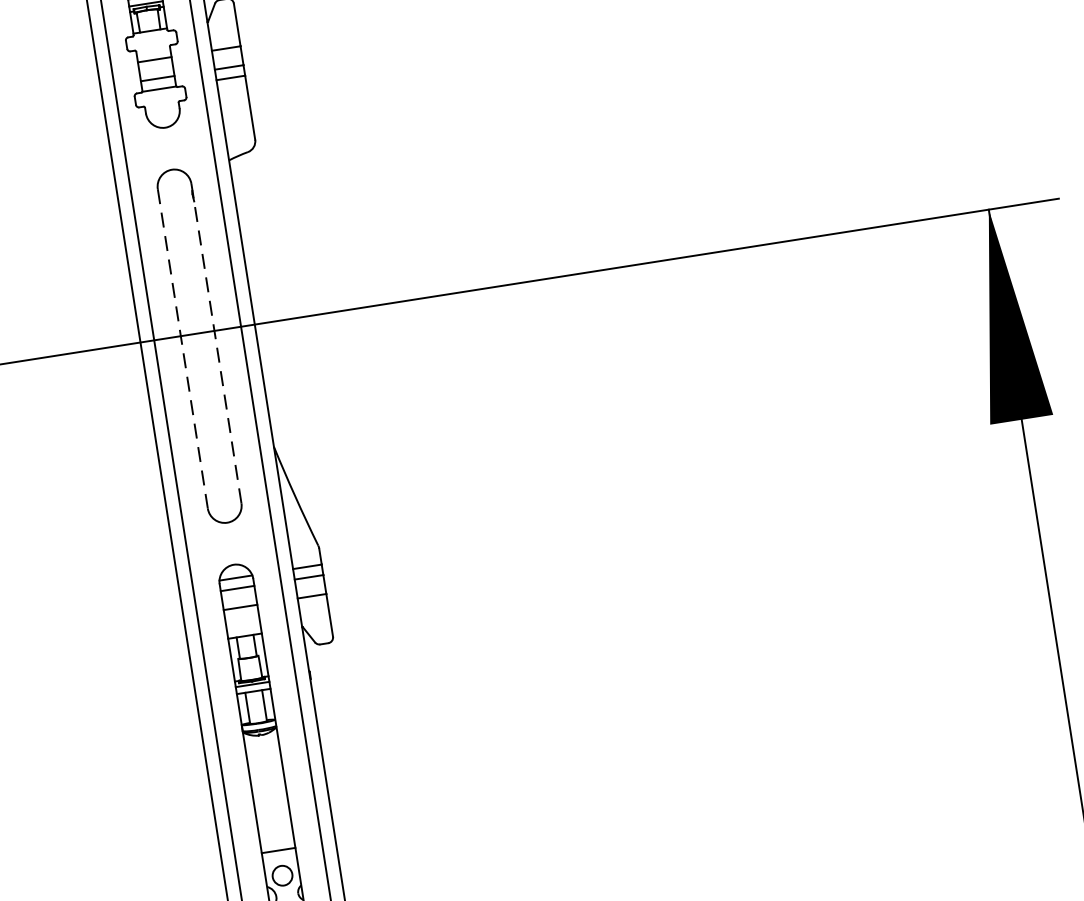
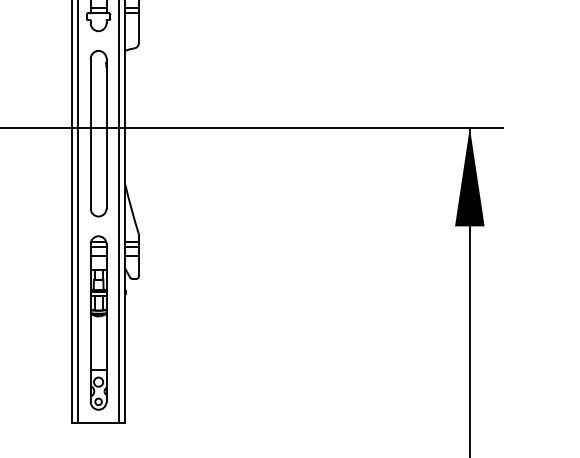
line: (216, 343) -> (106, 133), dashed -> solid
line: (182, 348) -> (90, 133), dashed -> solid

